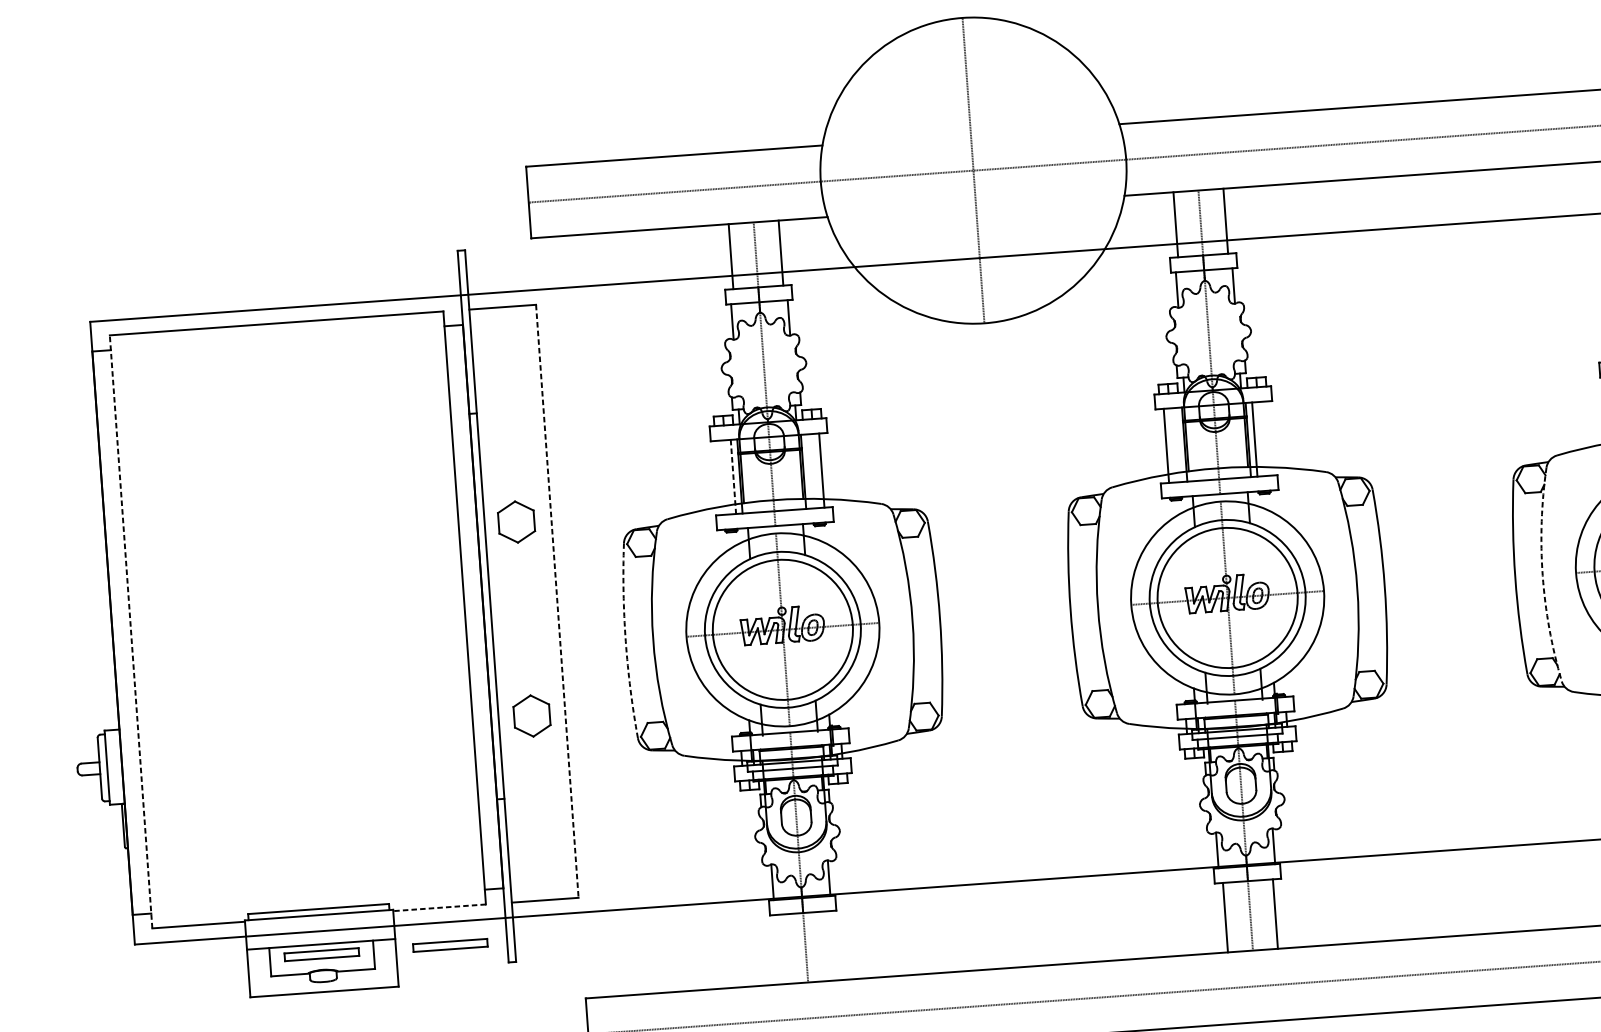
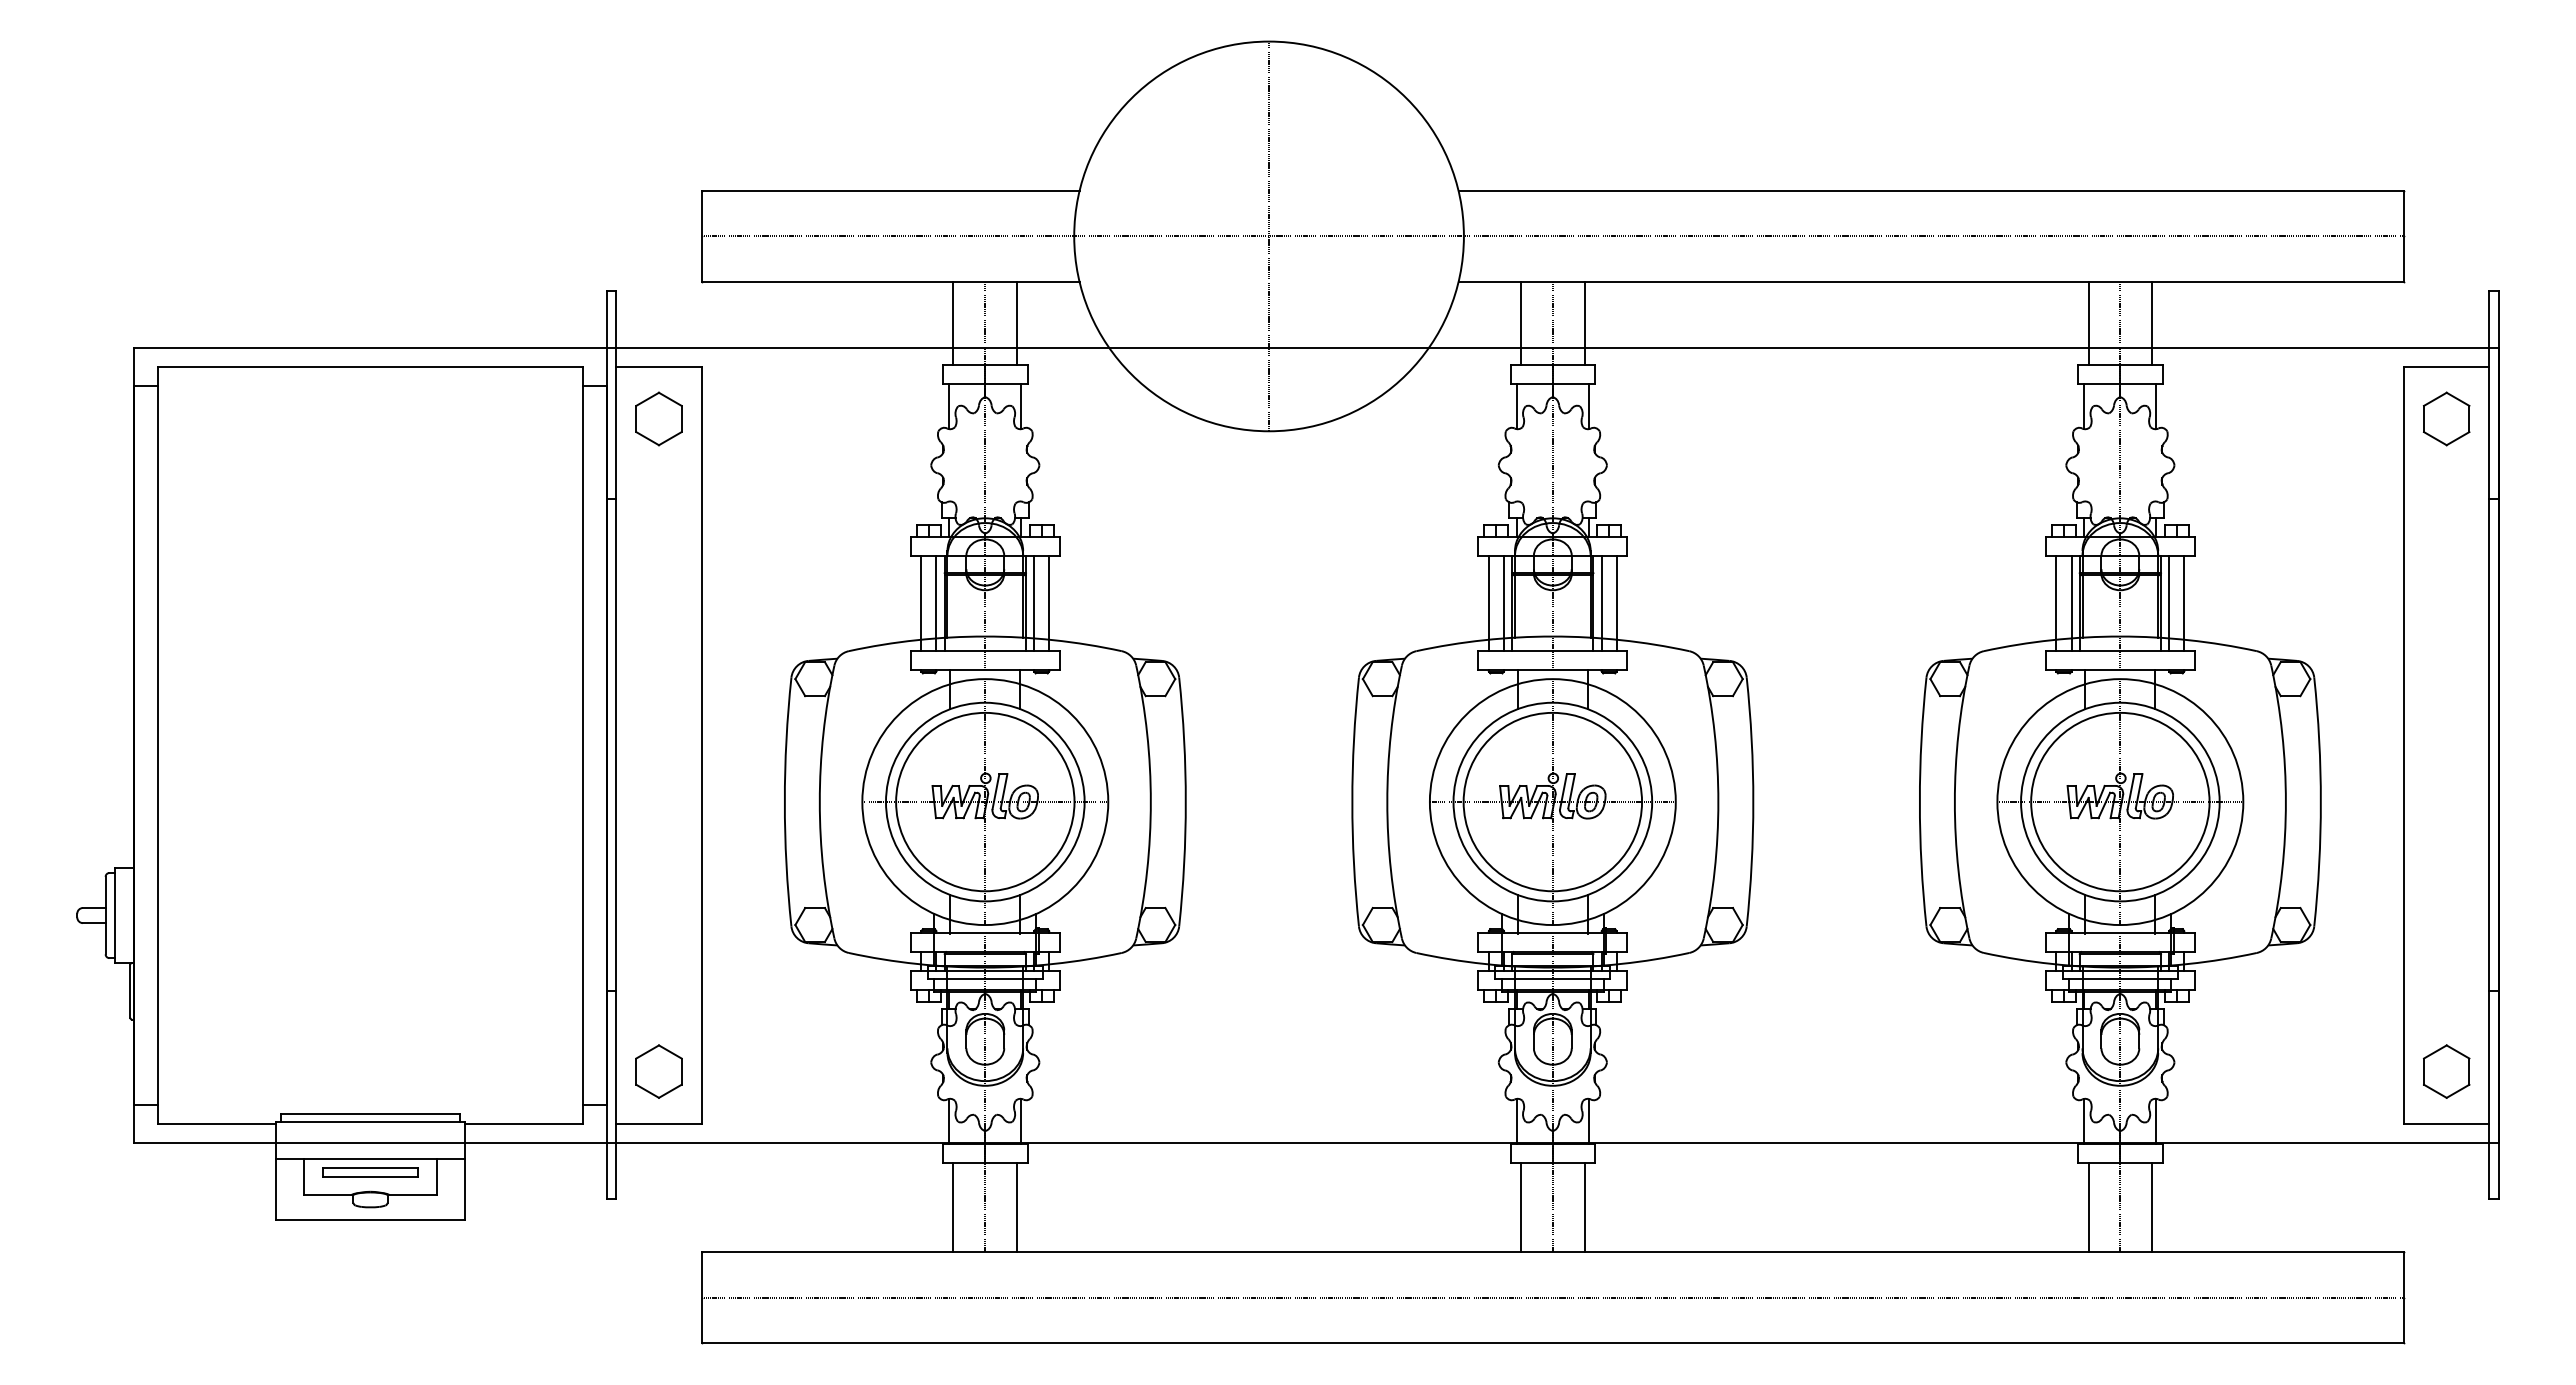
line: (1266, 438) -> (1616, 603), added
line: (1177, 445) -> (1503, 603), added
line: (810, 471) -> (1034, 603), added
line: (733, 476) -> (936, 603), dashed -> solid
line: (721, 477) -> (921, 603), added
part: (516, 521) -> (658, 418), moved
arc: (1542, 575) -> (1954, 802), dashed -> solid
line: (557, 601) -> (701, 745), dashed -> solid
line: (130, 631) -> (157, 744), dashed -> solid
arc: (625, 641) -> (784, 802), dashed -> solid
part: (531, 715) -> (658, 1071), moved
line: (439, 907) -> (523, 1123), dashed -> solid
part: (450, 945) -> (534, 1172), removed
line: (830, 945) -> (1017, 1207), added
line: (780, 949) -> (953, 1207), added

